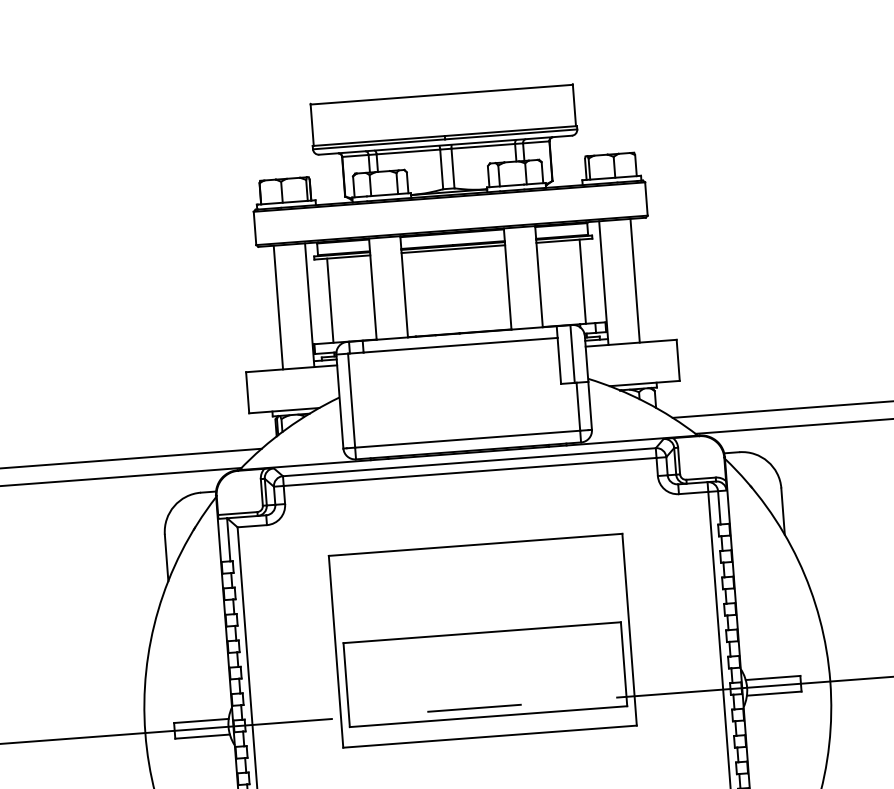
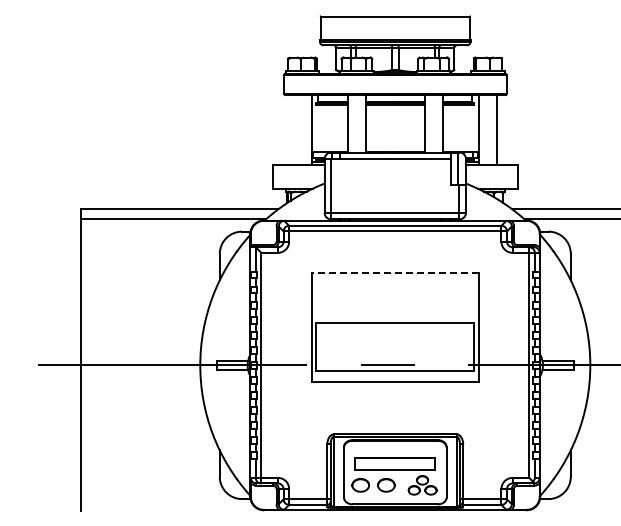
line: (583, 281) -> (467, 128), removed
line: (330, 300) -> (323, 128), removed
line: (277, 306) -> (293, 129), removed
line: (475, 544) -> (395, 272), solid -> dashed

